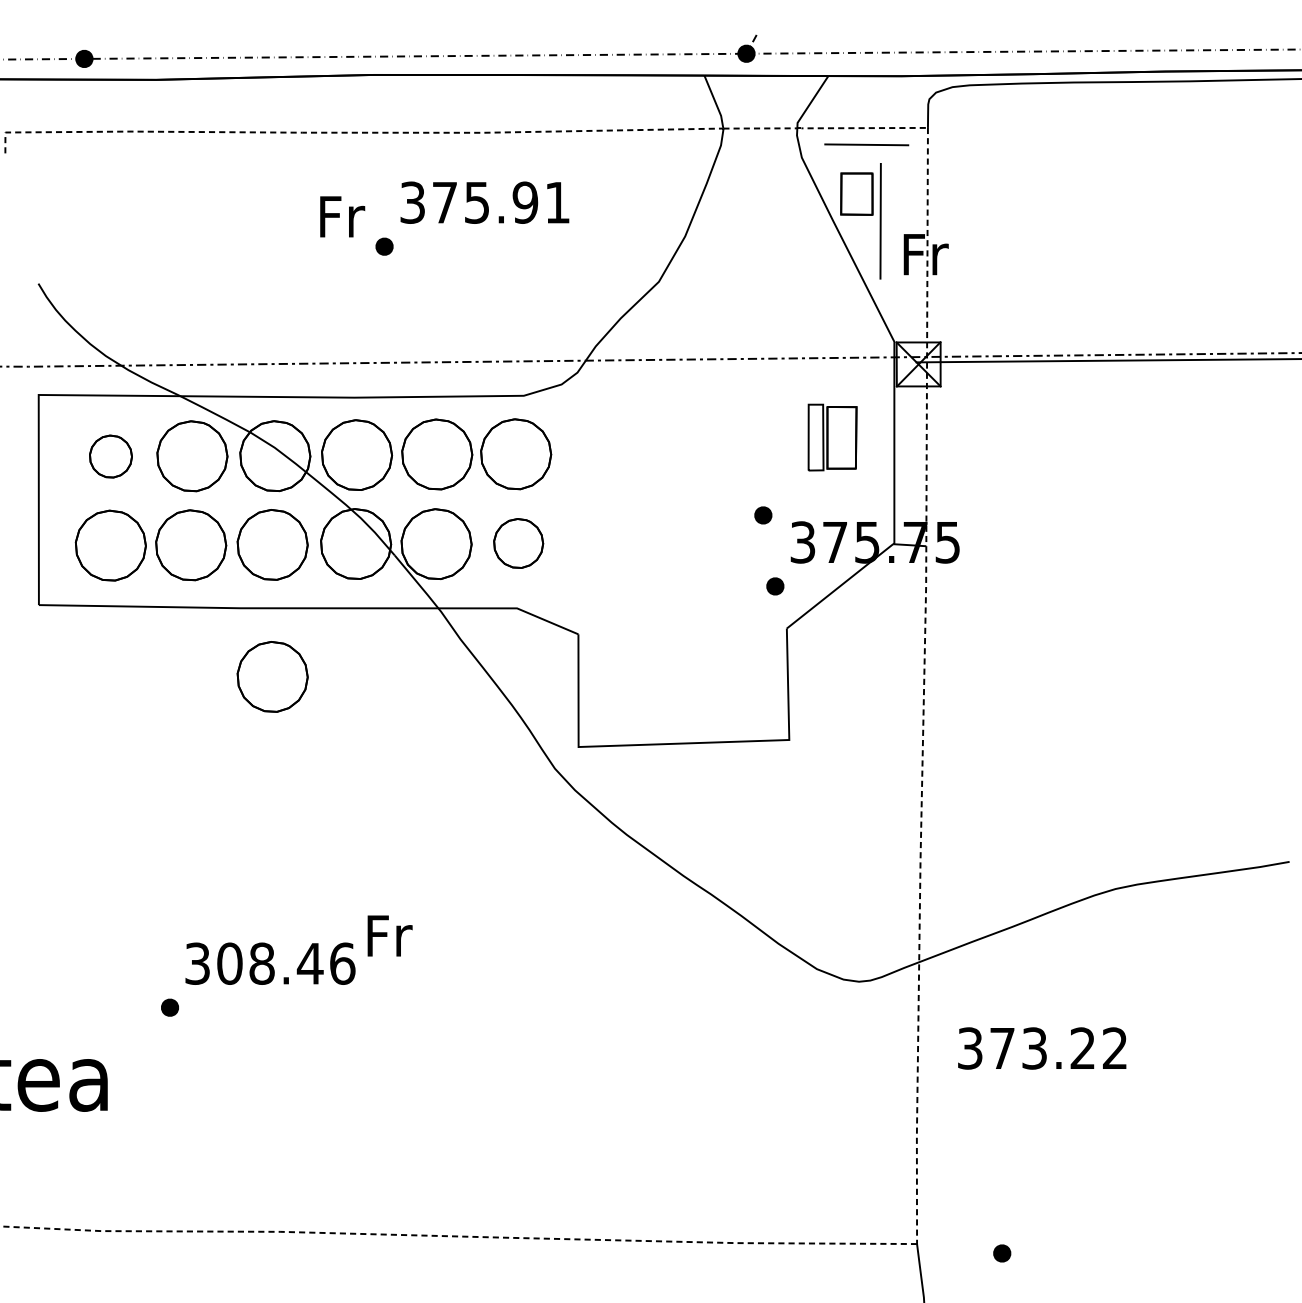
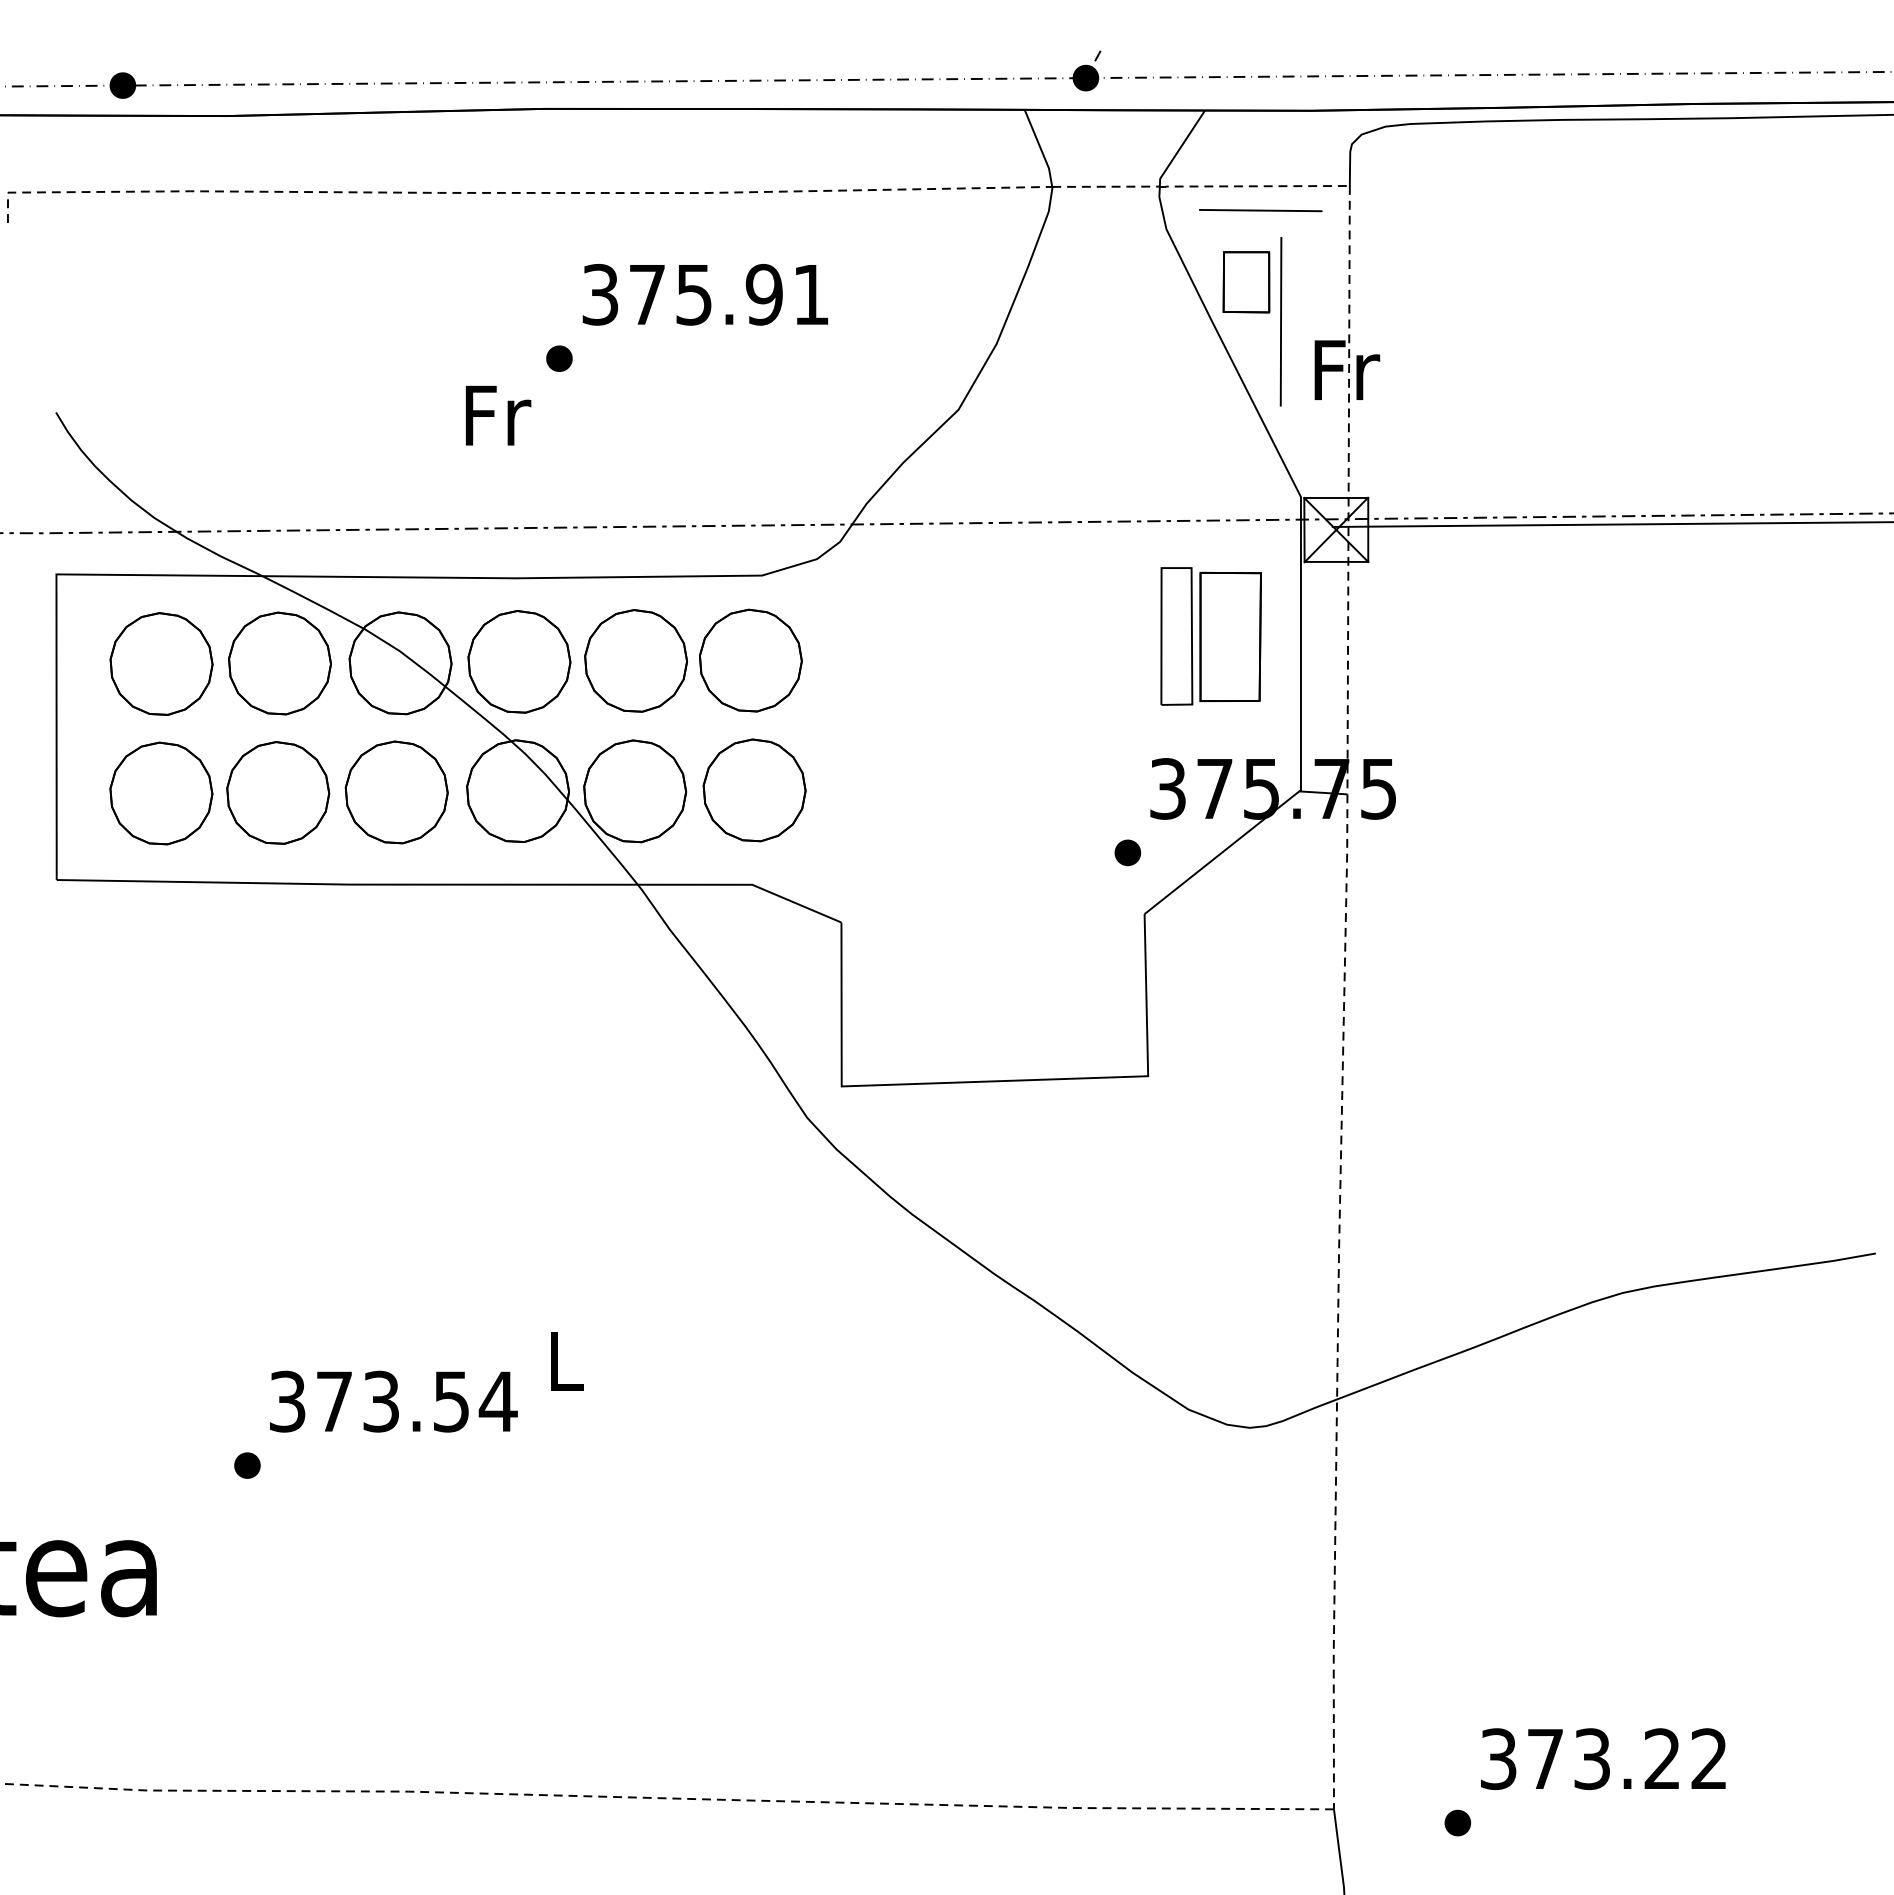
text: (342, 216) -> (498, 415), moved
part: (832, 437) -> (1210, 636), size x1.43
part: (110, 456) -> (160, 663), size x1.67
part: (763, 515) -> (1110, 749), removed
part: (518, 543) -> (754, 790), size x1.43
part: (272, 676) -> (396, 983), removed
text: (389, 935) -> (566, 1360), Fr -> L
text: (286, 963) -> (416, 1401), 308.46 -> 373.54
text: (1042, 1048) -> (1603, 1759), moved

